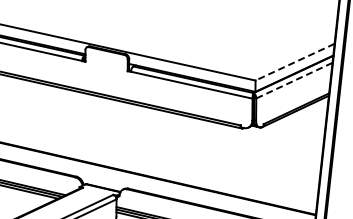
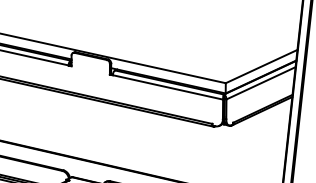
line: (295, 62) -> (262, 66), dashed -> solid
line: (293, 80) -> (260, 83), dashed -> solid

